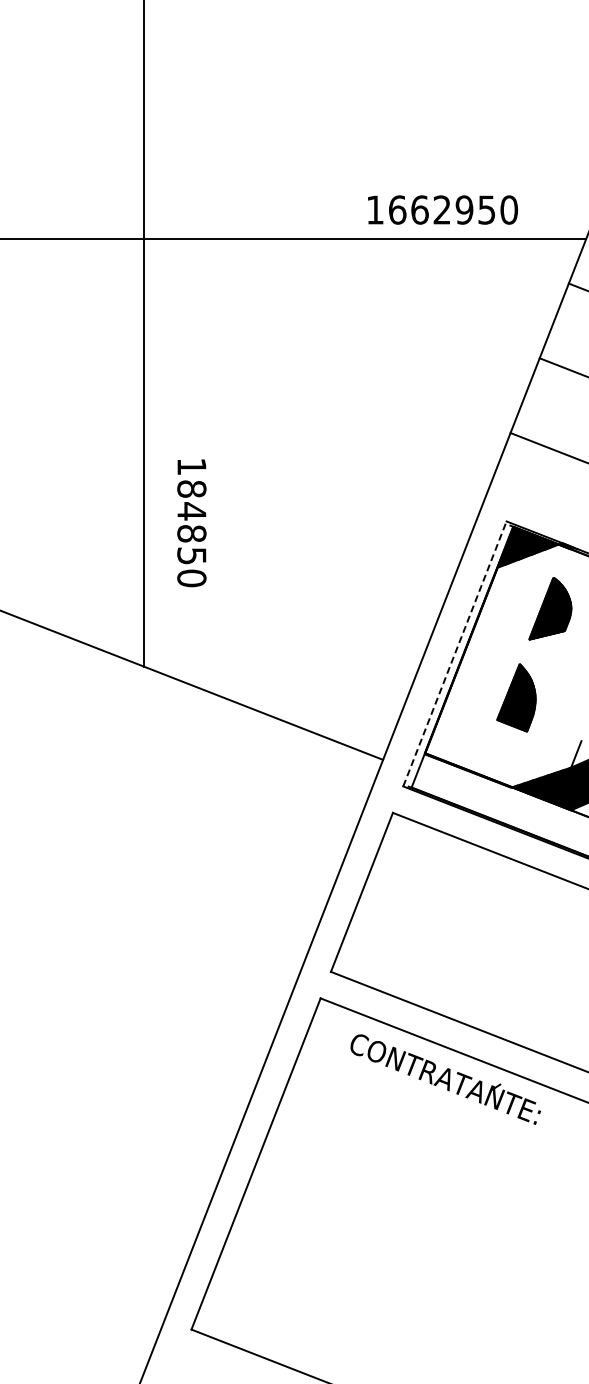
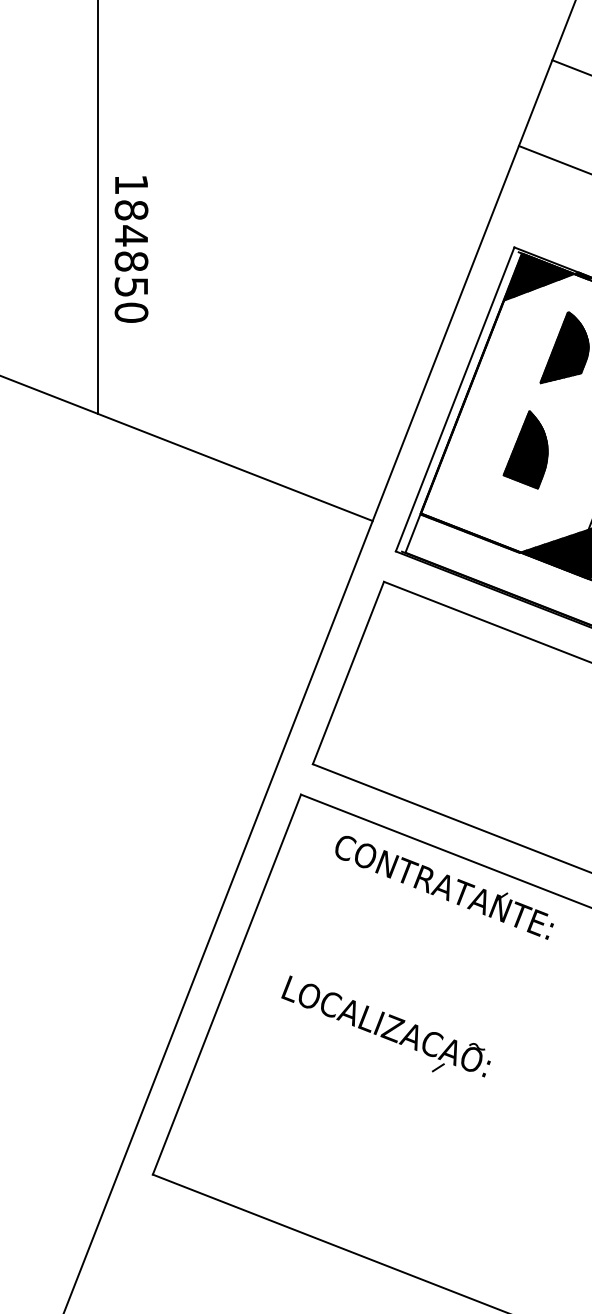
text: (191, 523) -> (131, 249), moved
line: (455, 653) -> (455, 398), dashed -> solid
part: (394, 1200) -> (385, 1026), added

